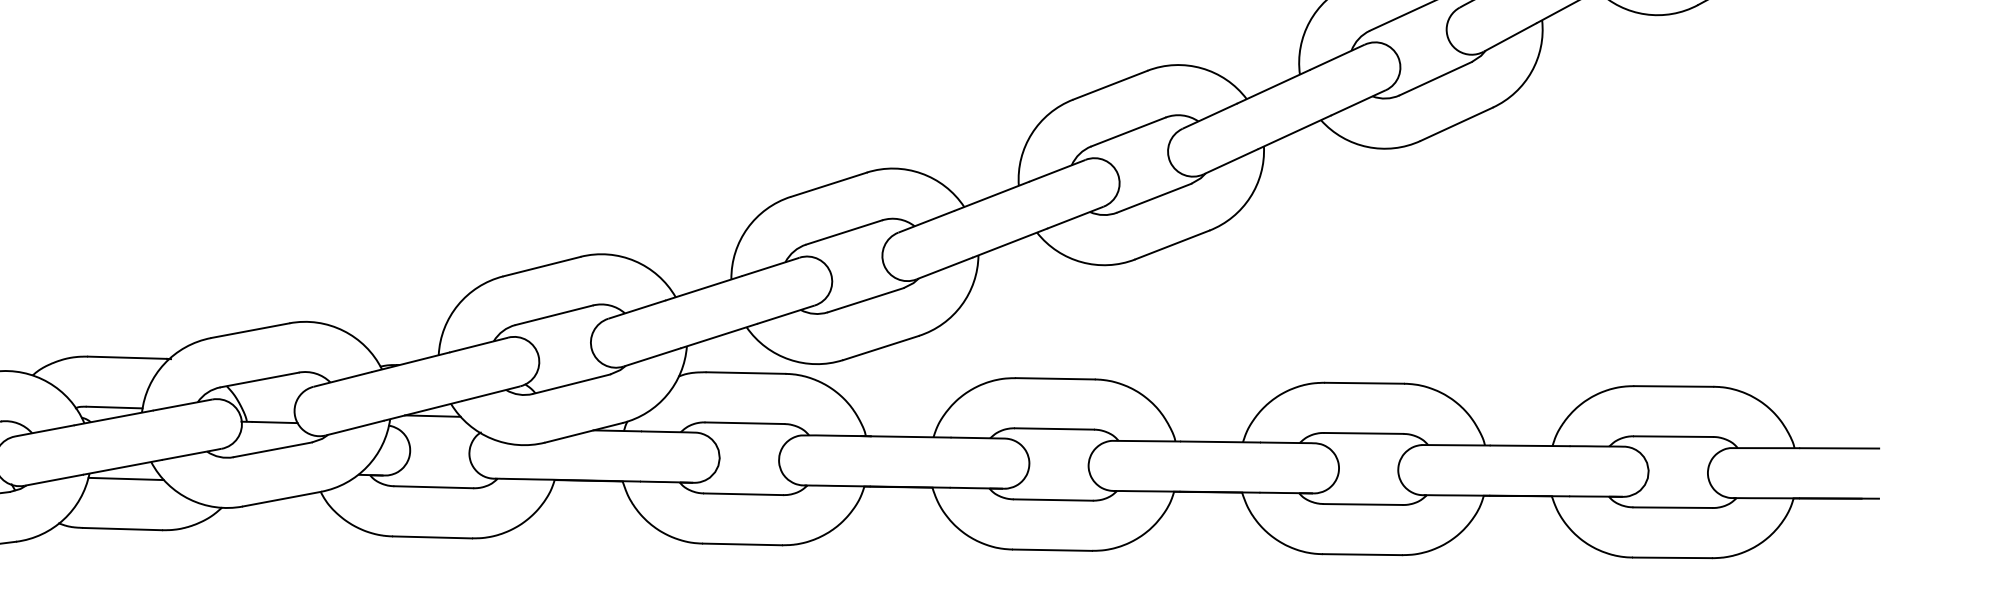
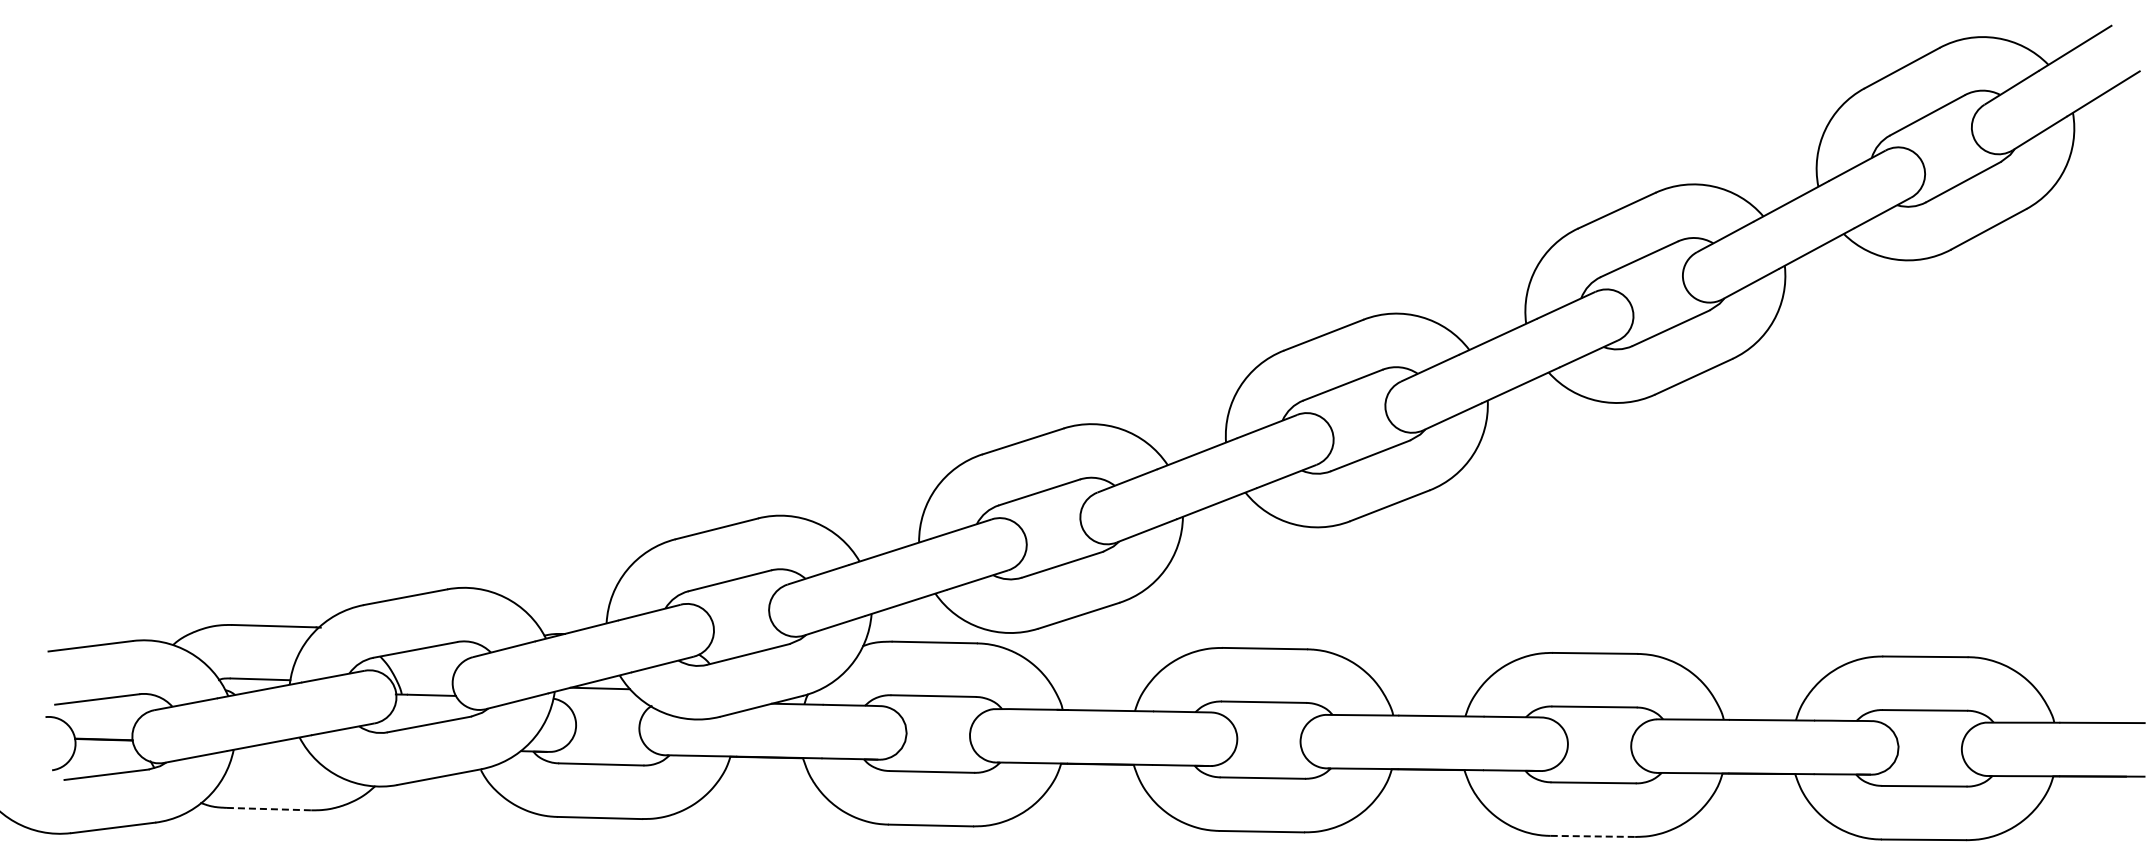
line: (125, 478) -> (272, 755), removed
line: (123, 529) -> (269, 809), solid -> dashed
line: (1362, 554) -> (1593, 836), solid -> dashed

